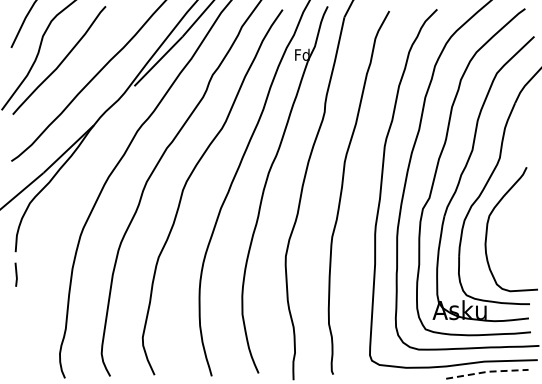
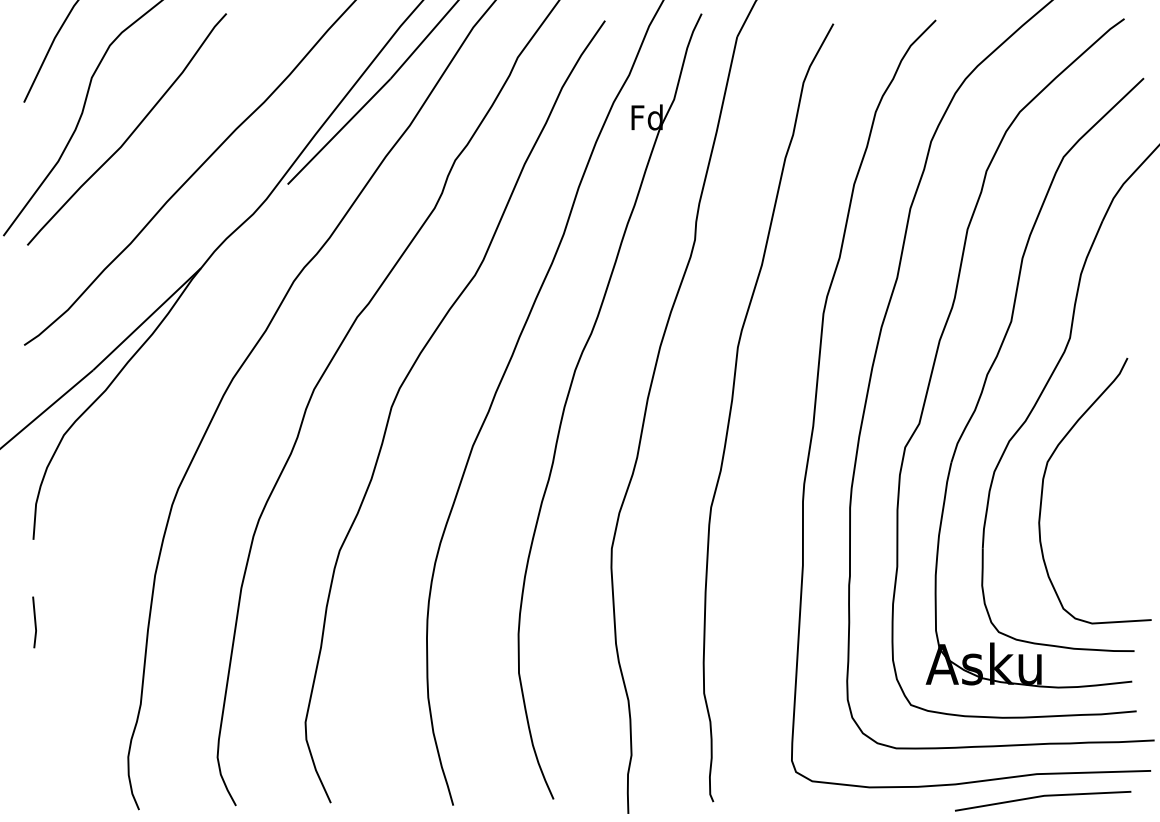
line: (15, 274) -> (33, 621), moved
line: (487, 371) -> (1043, 795), dashed -> solid

